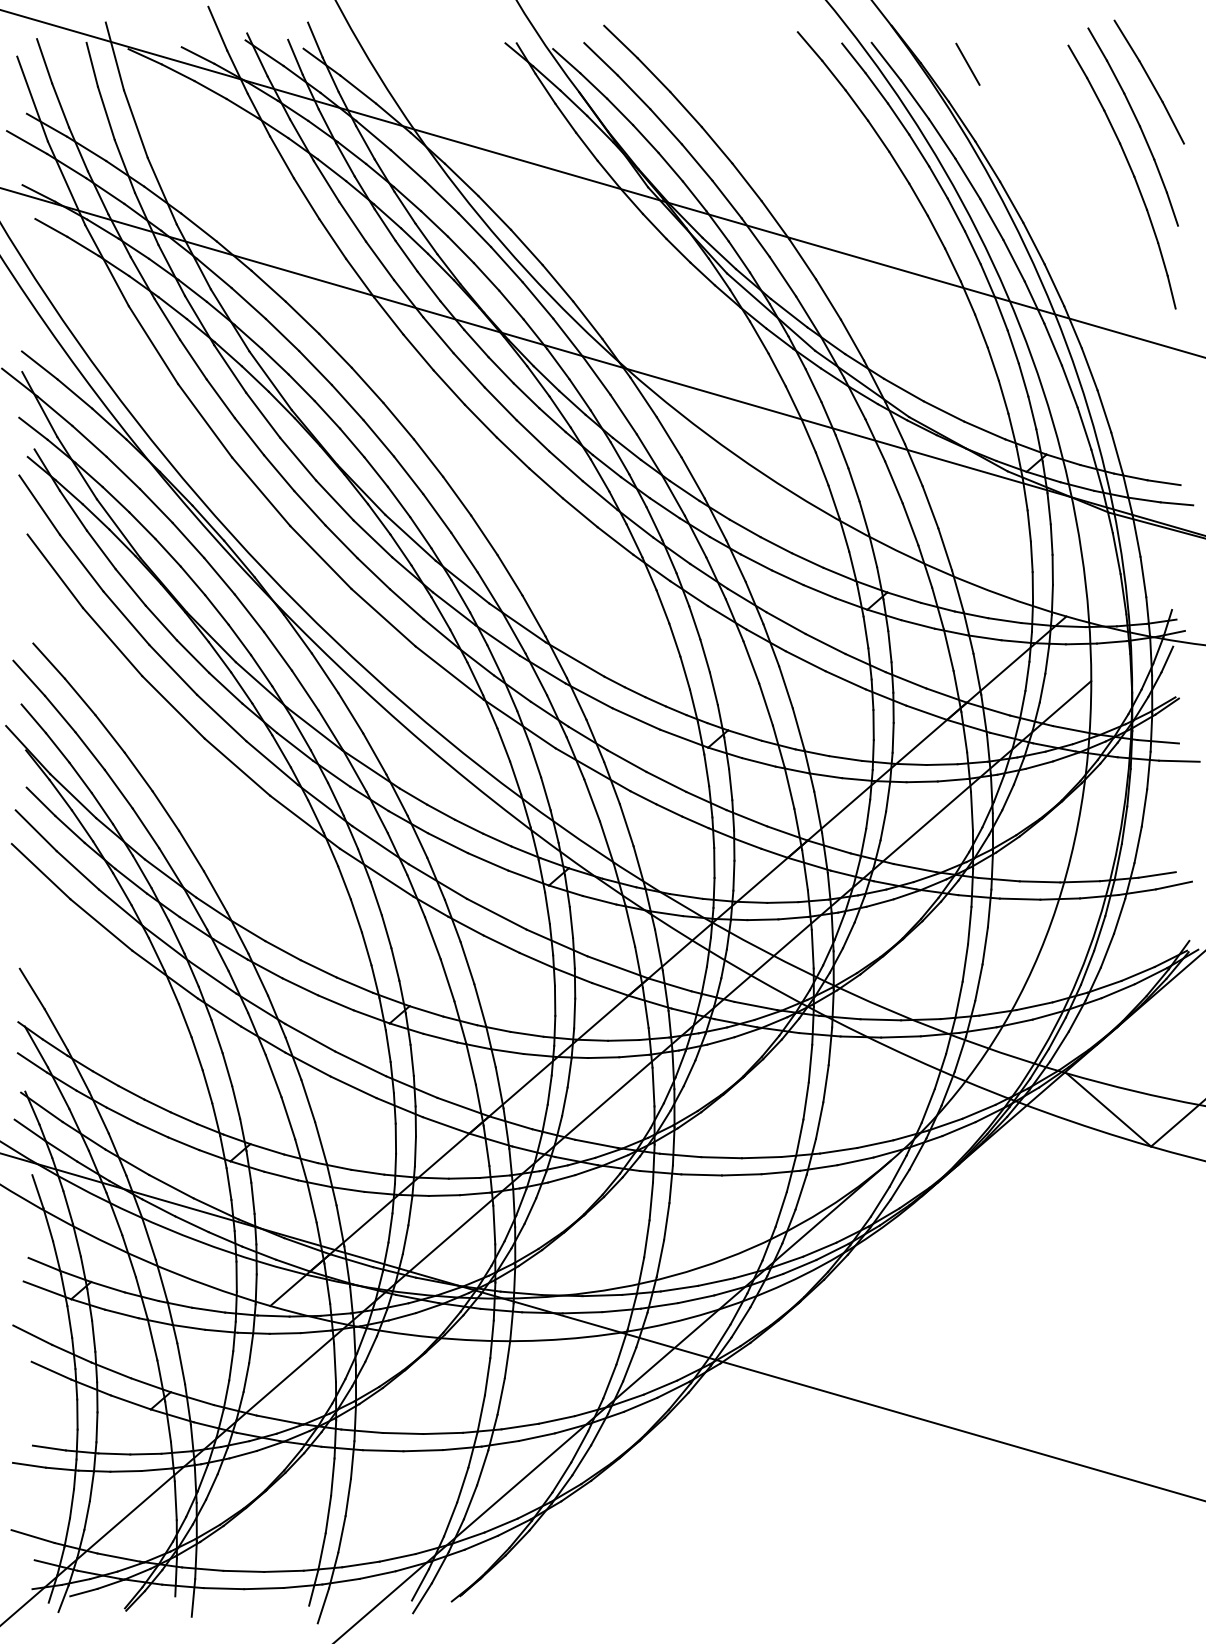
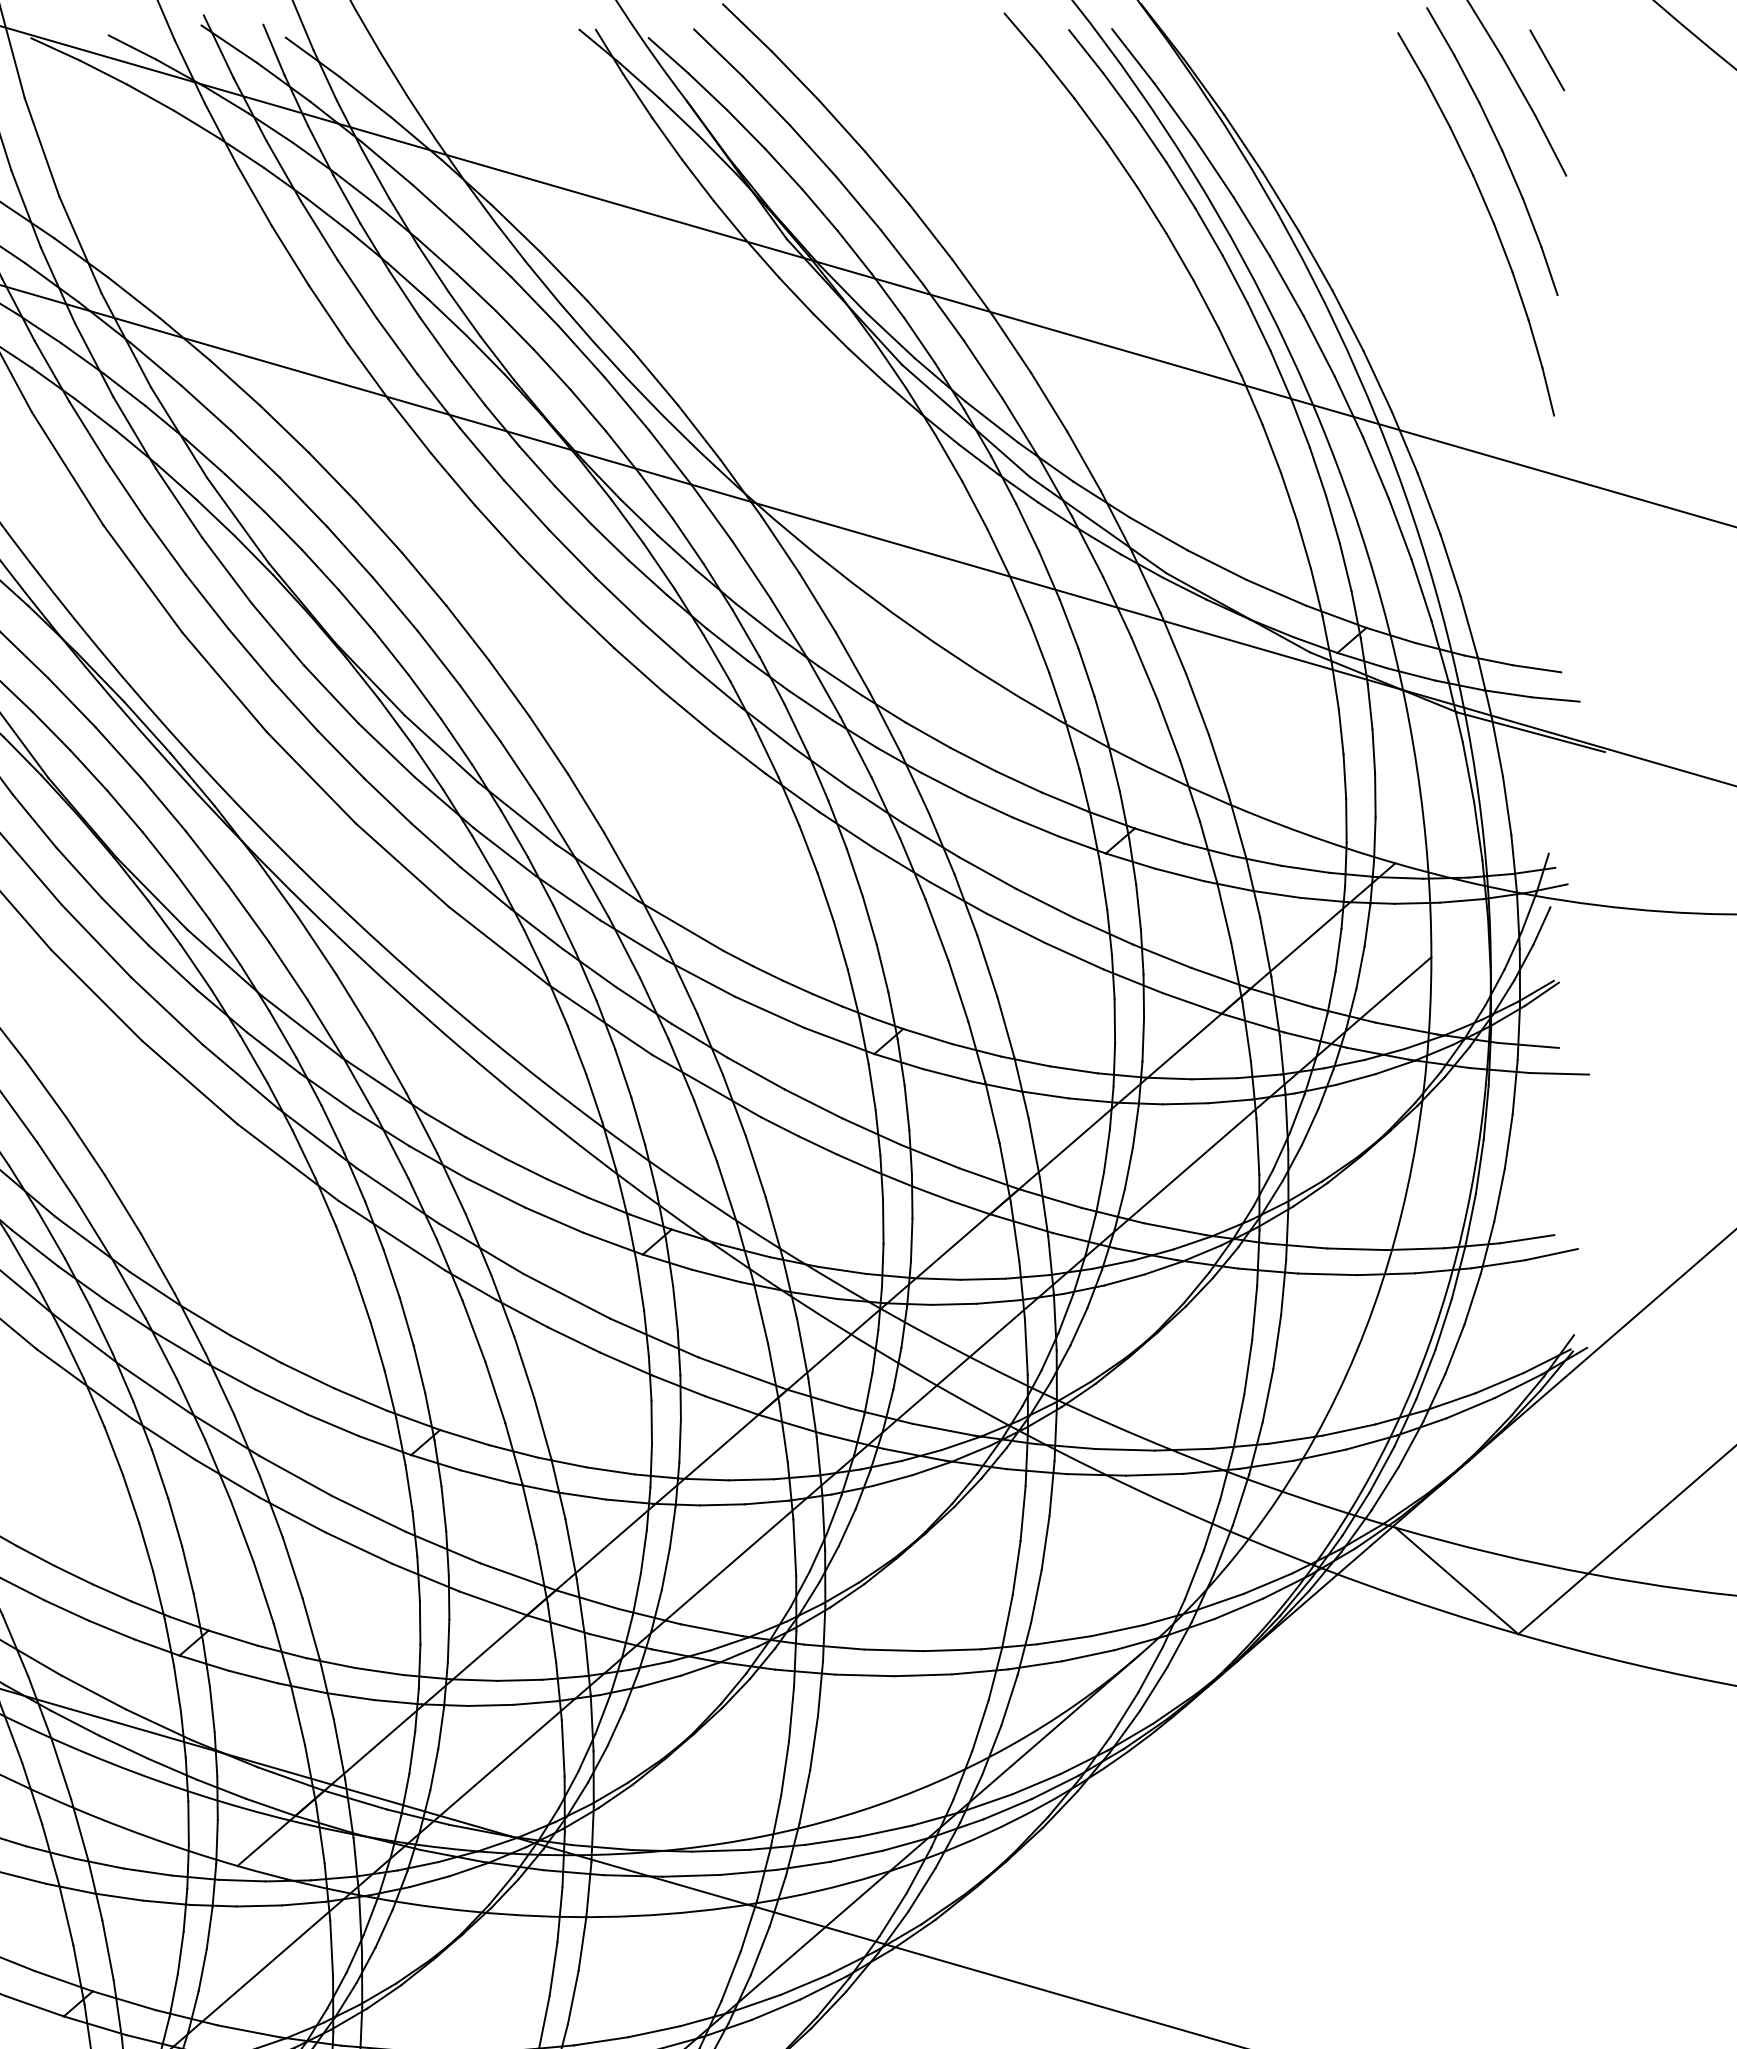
line: (967, 63) -> (1546, 59), moved

